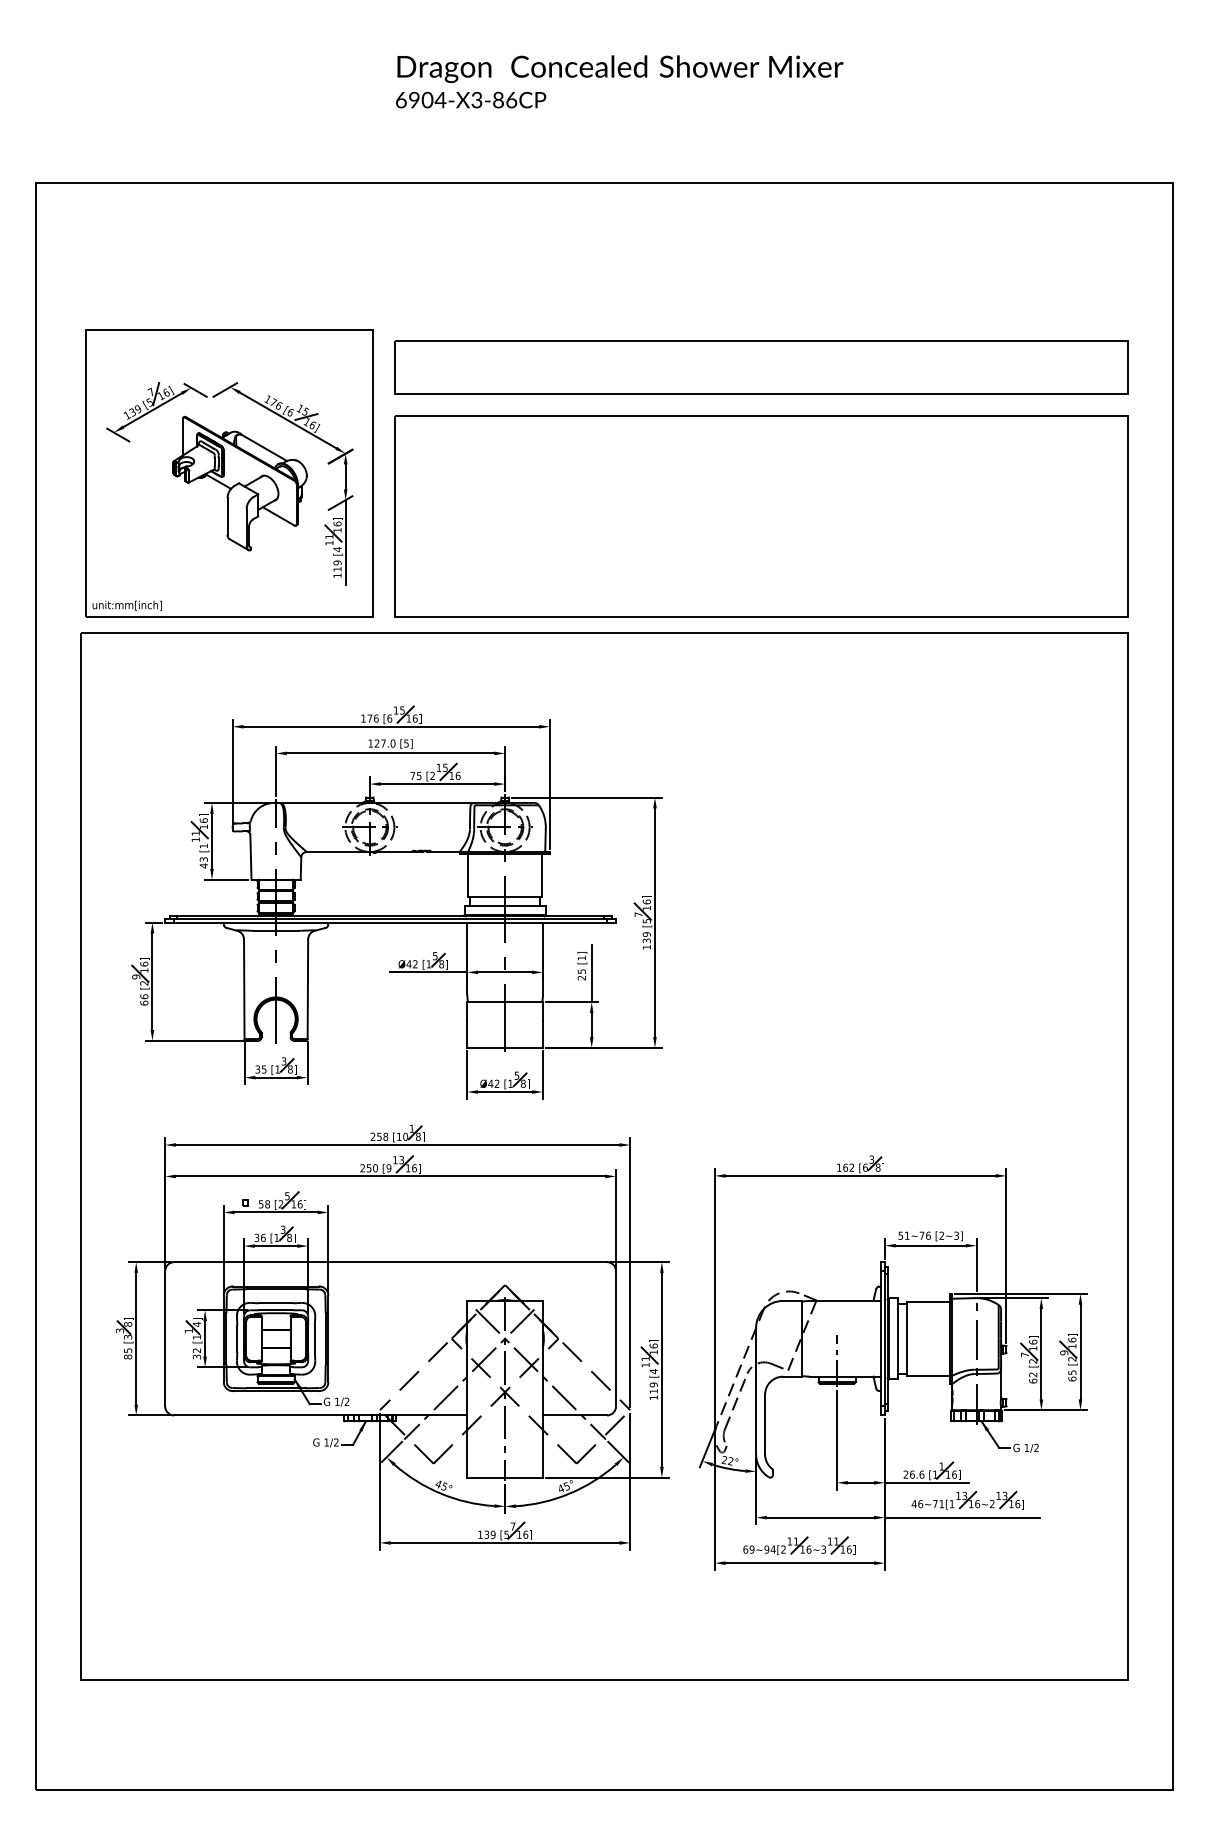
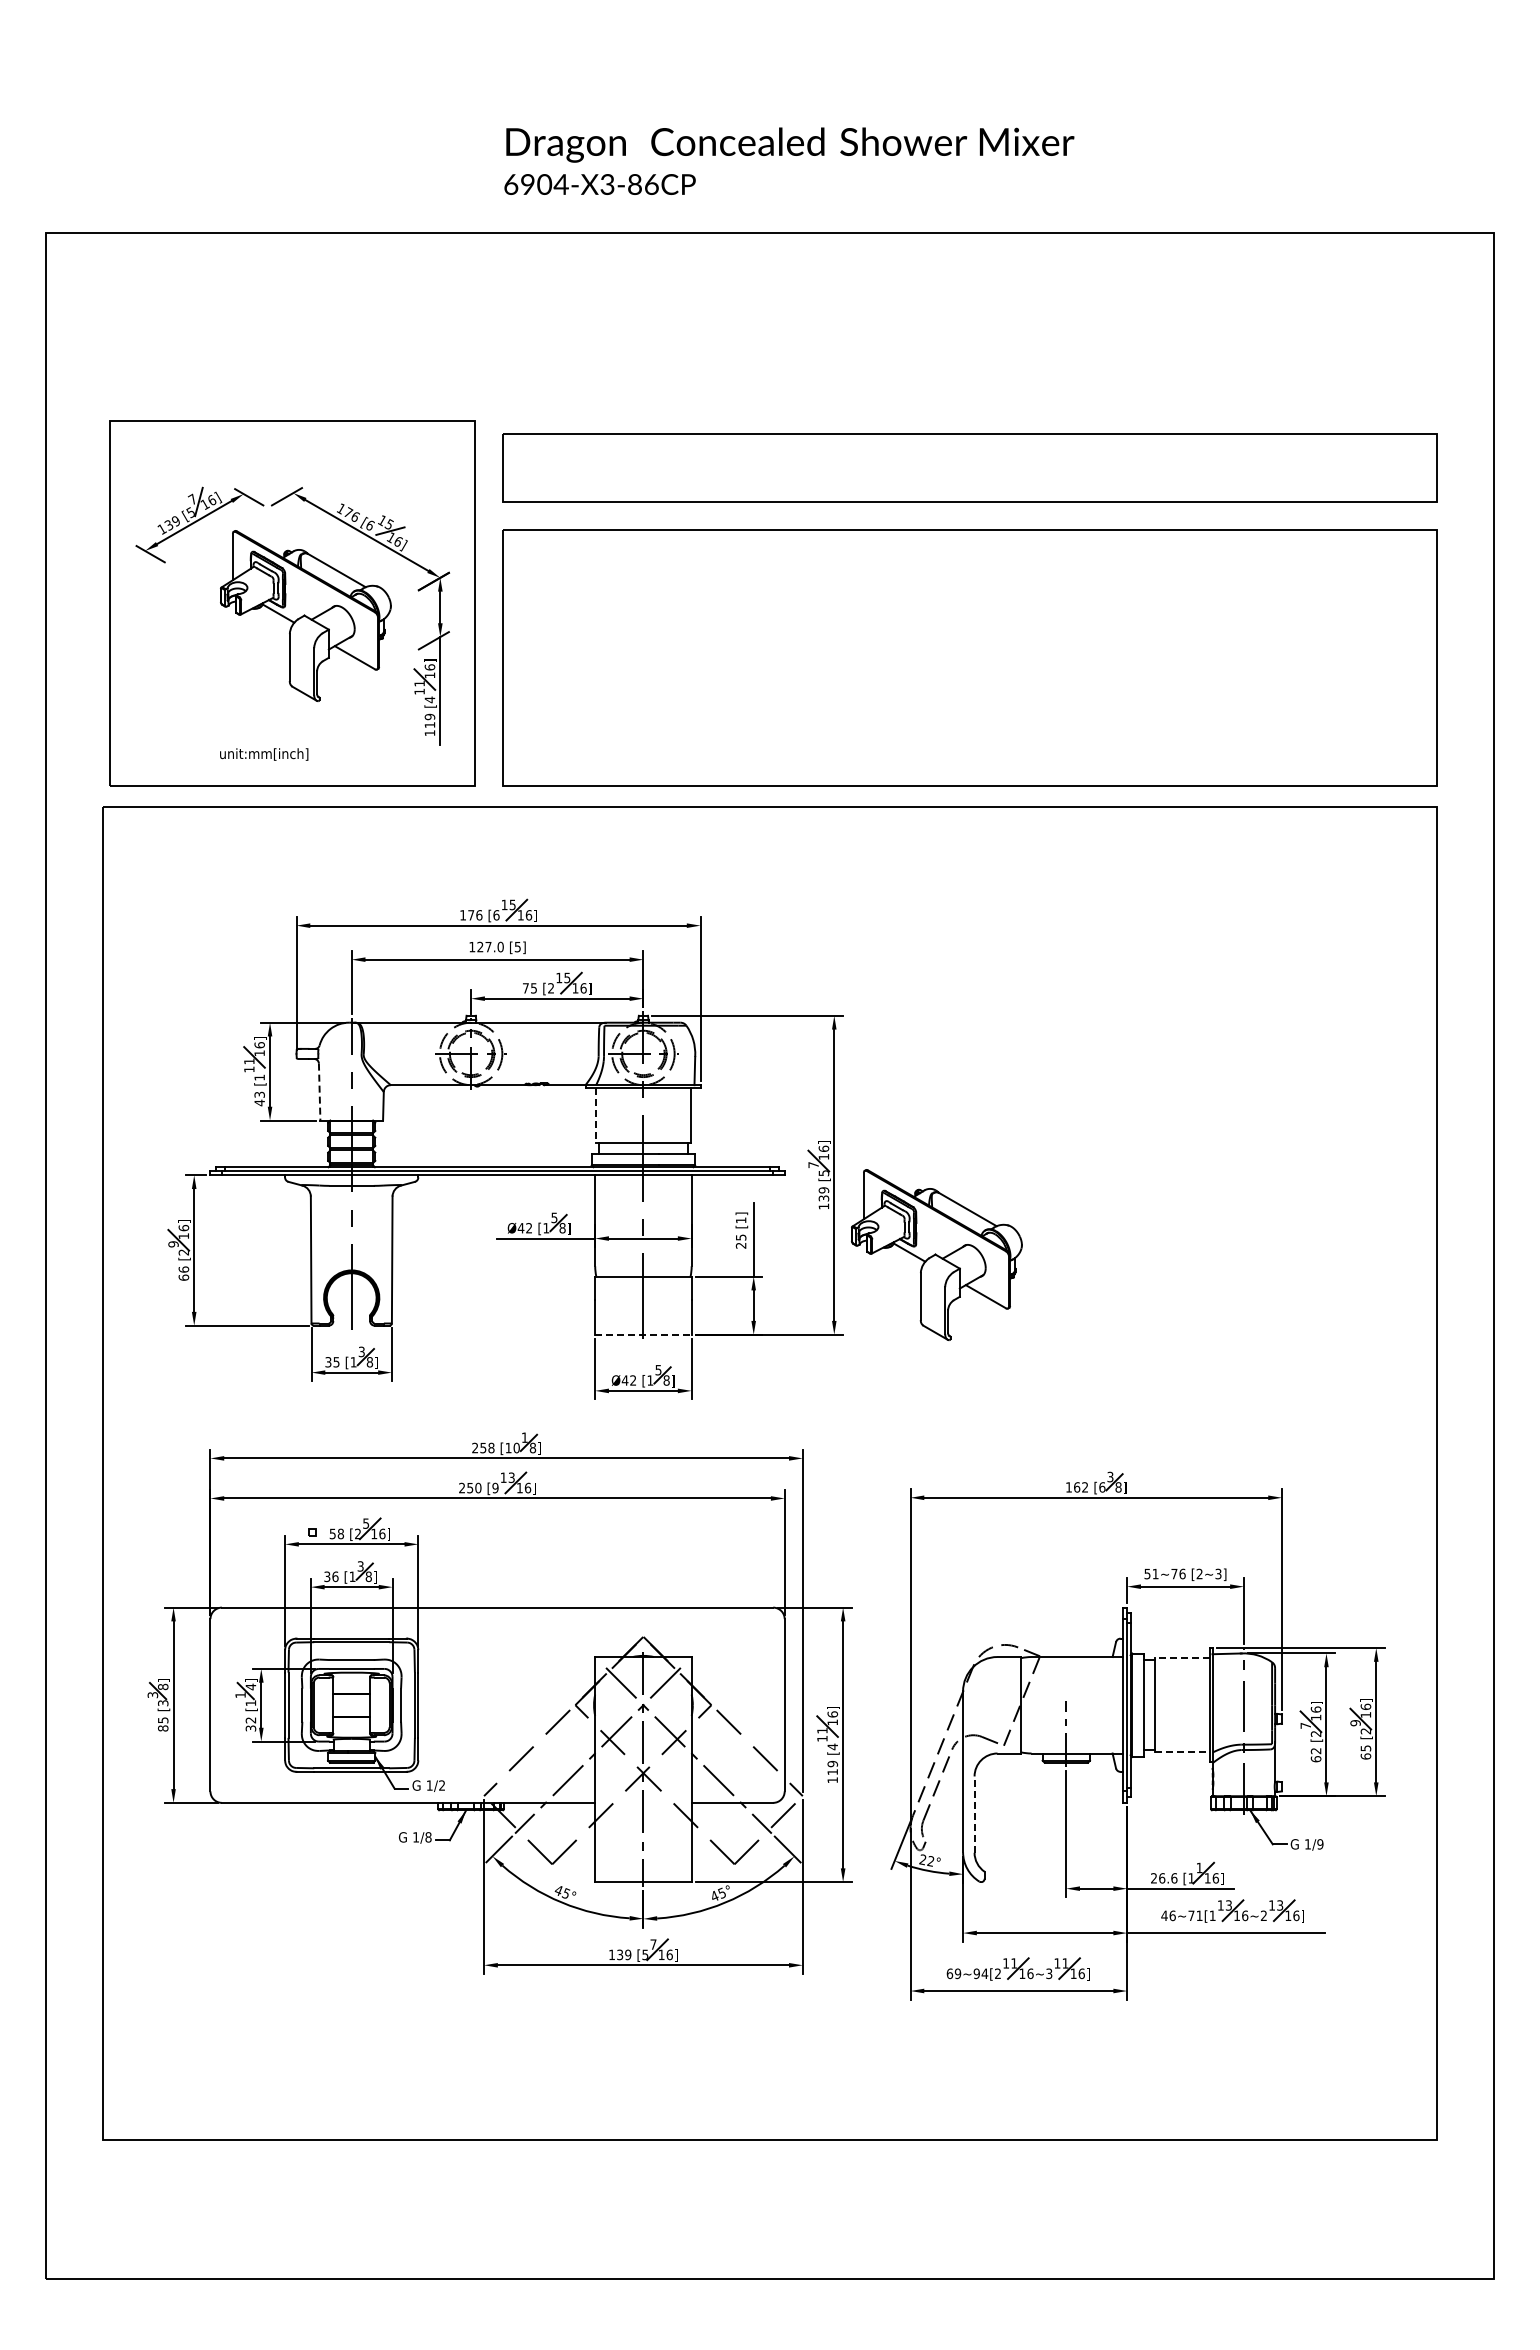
text: (619, 81) -> (789, 160), moved
text: (127, 605) -> (264, 754), moved
line: (250, 857) -> (319, 1092), solid -> dashed
line: (468, 875) -> (596, 1115), solid -> dashed
part: (735, 984) -> (936, 1254), added
line: (505, 1047) -> (643, 1334), solid -> dashed
line: (928, 1302) -> (1182, 1658), solid -> dashed
line: (929, 1375) -> (1183, 1752), solid -> dashed
line: (765, 1424) -> (974, 1814), solid -> dashed
text: (336, 1442) -> (428, 1837), 1/2 -> 1/8
text: (1036, 1448) -> (1320, 1844), 1/2 -> 1/9

